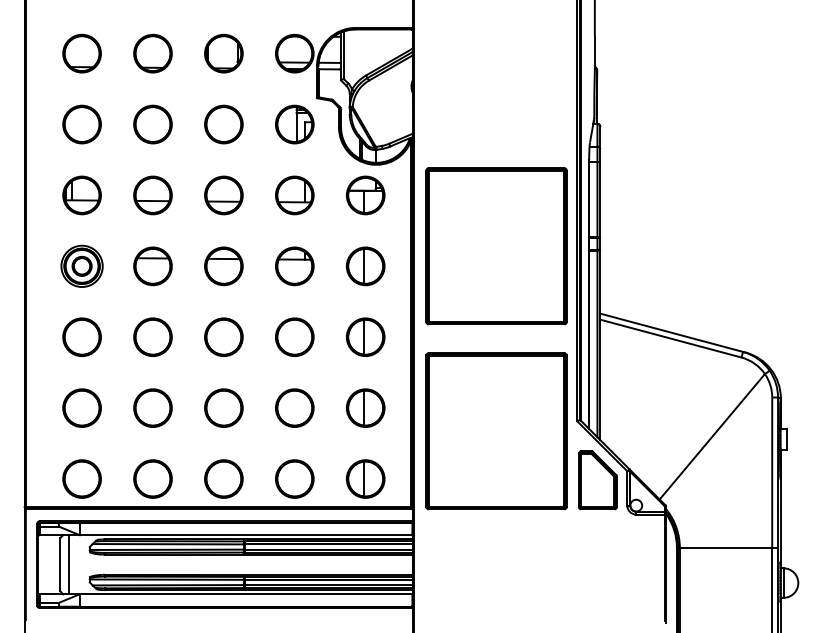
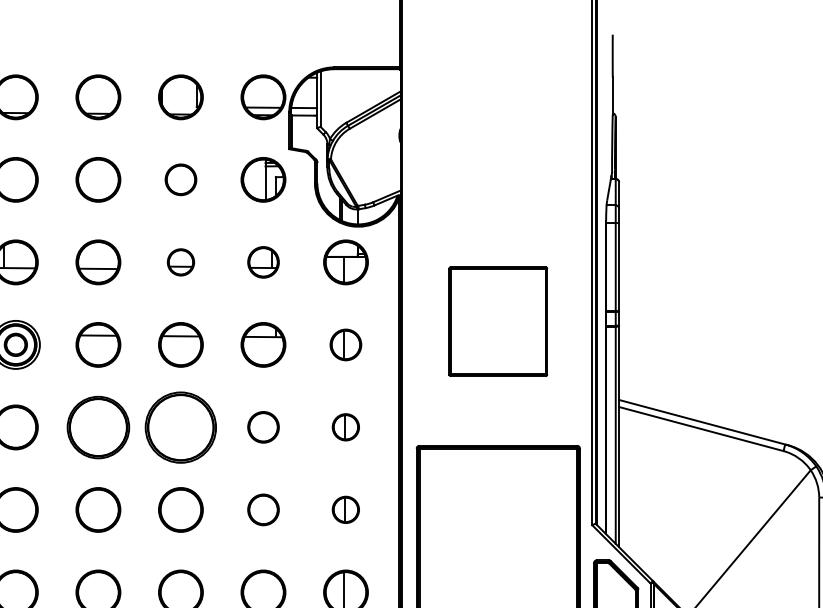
part: (223, 124) -> (180, 179), size x0.7
part: (223, 195) -> (180, 262), size x0.6
part: (294, 195) -> (263, 262), size x0.7
part: (496, 246) -> (498, 321), size x0.6
part: (365, 266) -> (345, 345), size x0.7
part: (152, 336) -> (97, 426), size x1.4
part: (223, 336) -> (180, 426), size x1.6
part: (294, 336) -> (263, 426), size x0.7
part: (365, 336) -> (345, 426), size x0.6
part: (294, 407) -> (263, 509), size x0.7
part: (365, 407) -> (345, 509), size x0.6

